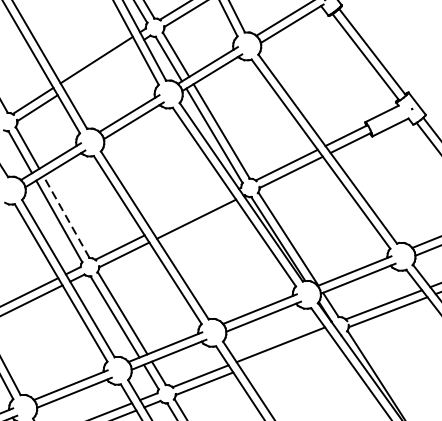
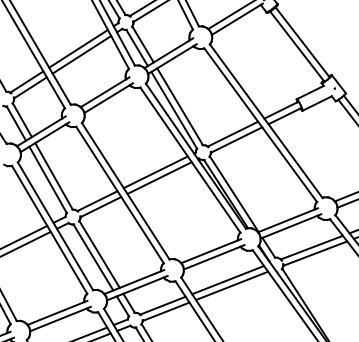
line: (100, 67) -> (81, 54), added
line: (191, 212) -> (155, 172), added
line: (65, 216) -> (53, 175), dashed -> solid
line: (286, 351) -> (232, 285), added

